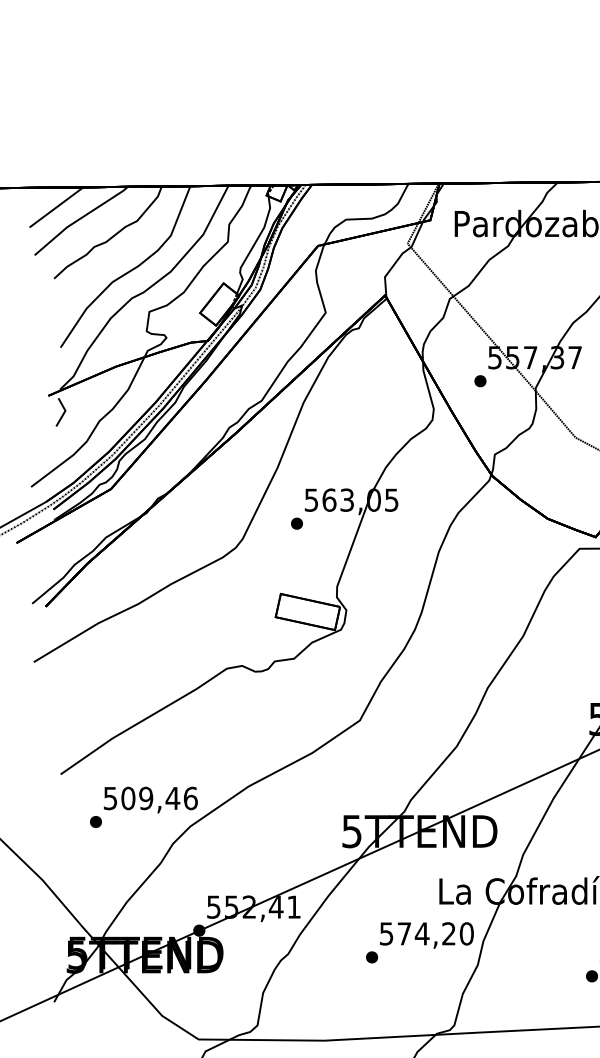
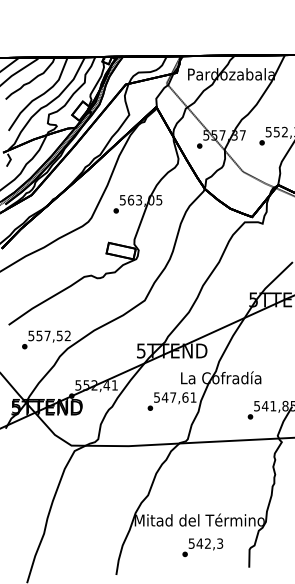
text: (159, 797) -> (53, 335), 509,46 -> 557,52
text: (433, 933) -> (178, 397), 574,20 -> 547,61

